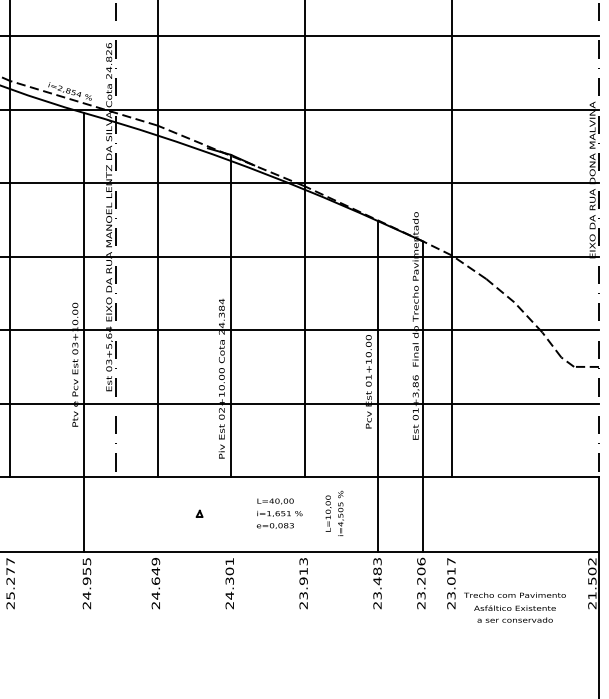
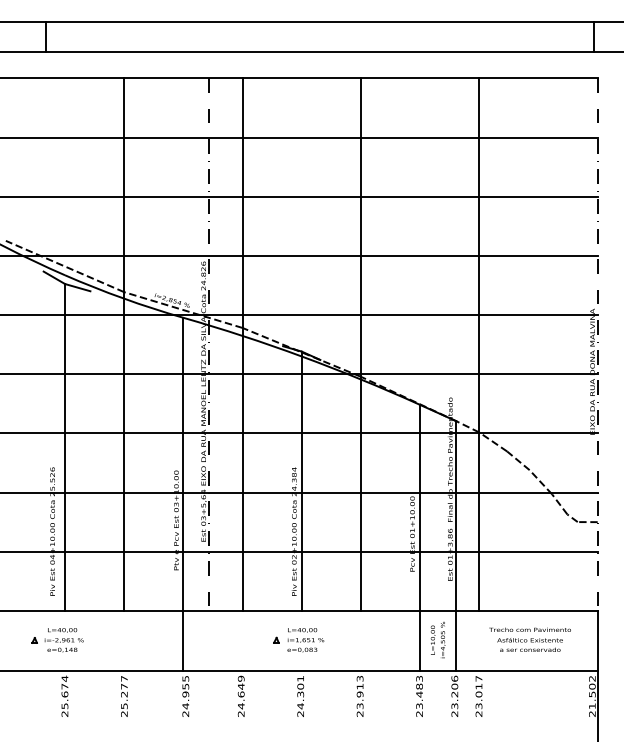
text: (279, 514) -> (305, 640), moved
text: (333, 514) -> (437, 640), moved
text: (514, 607) -> (529, 639), moved

